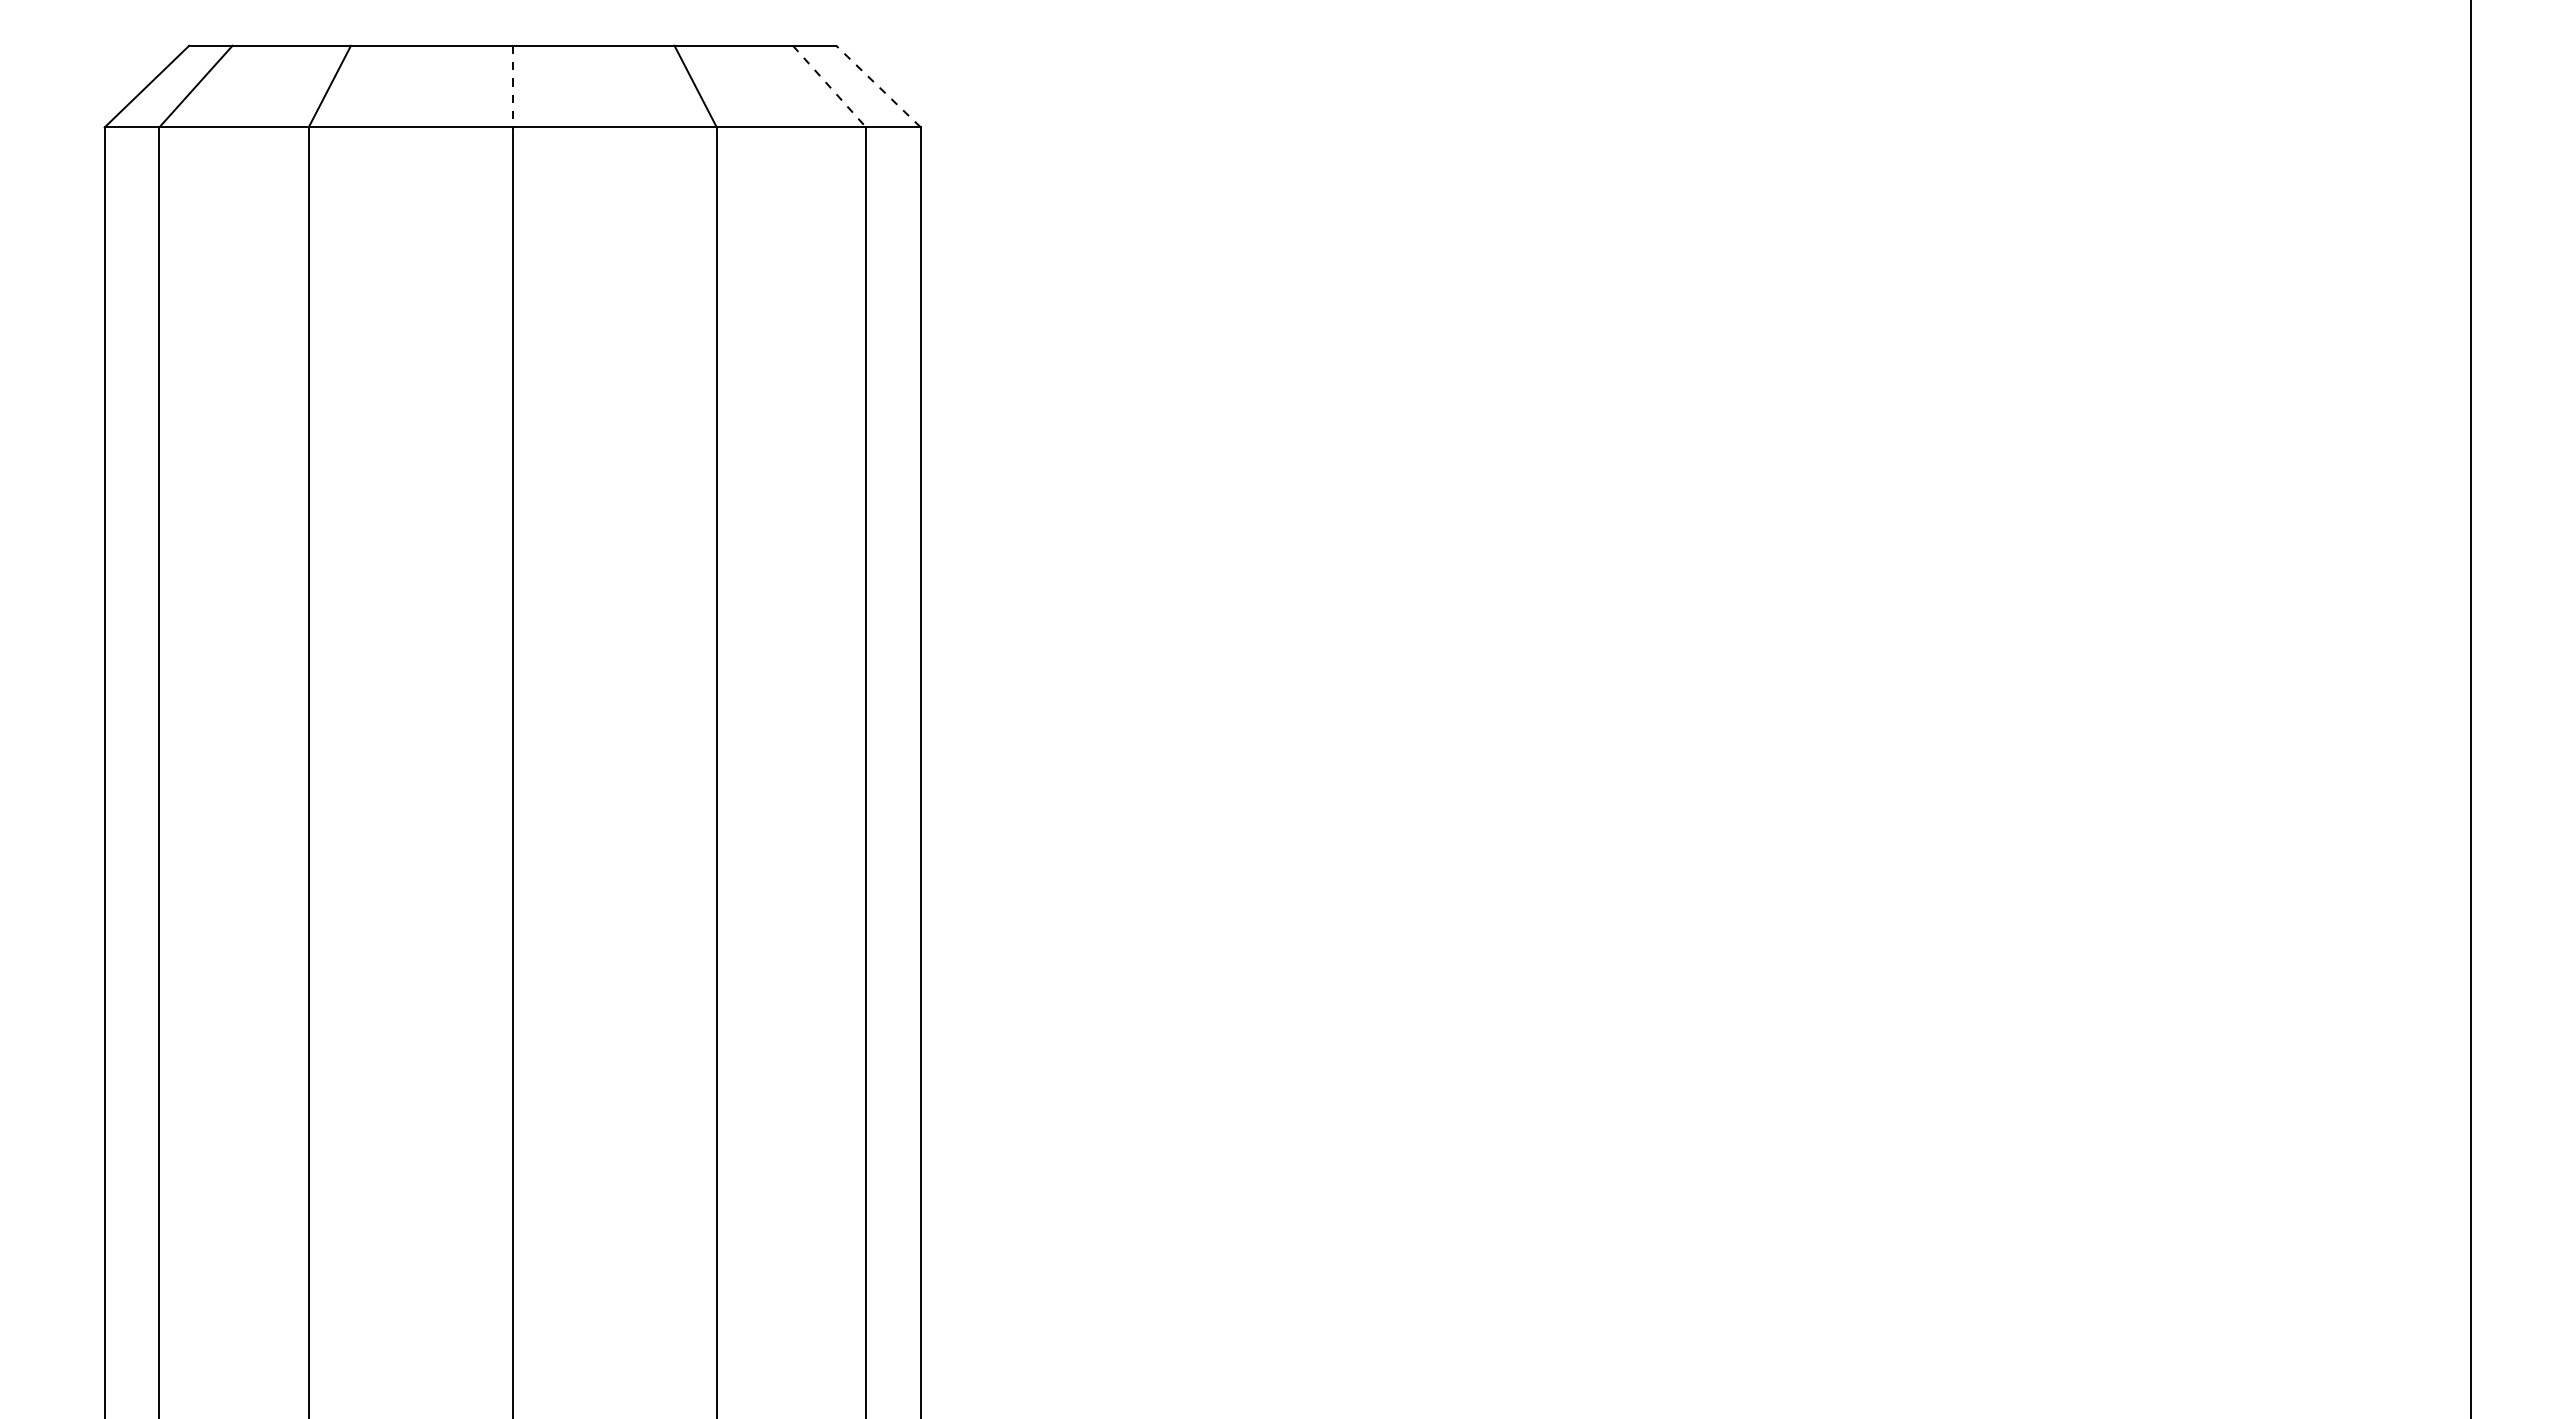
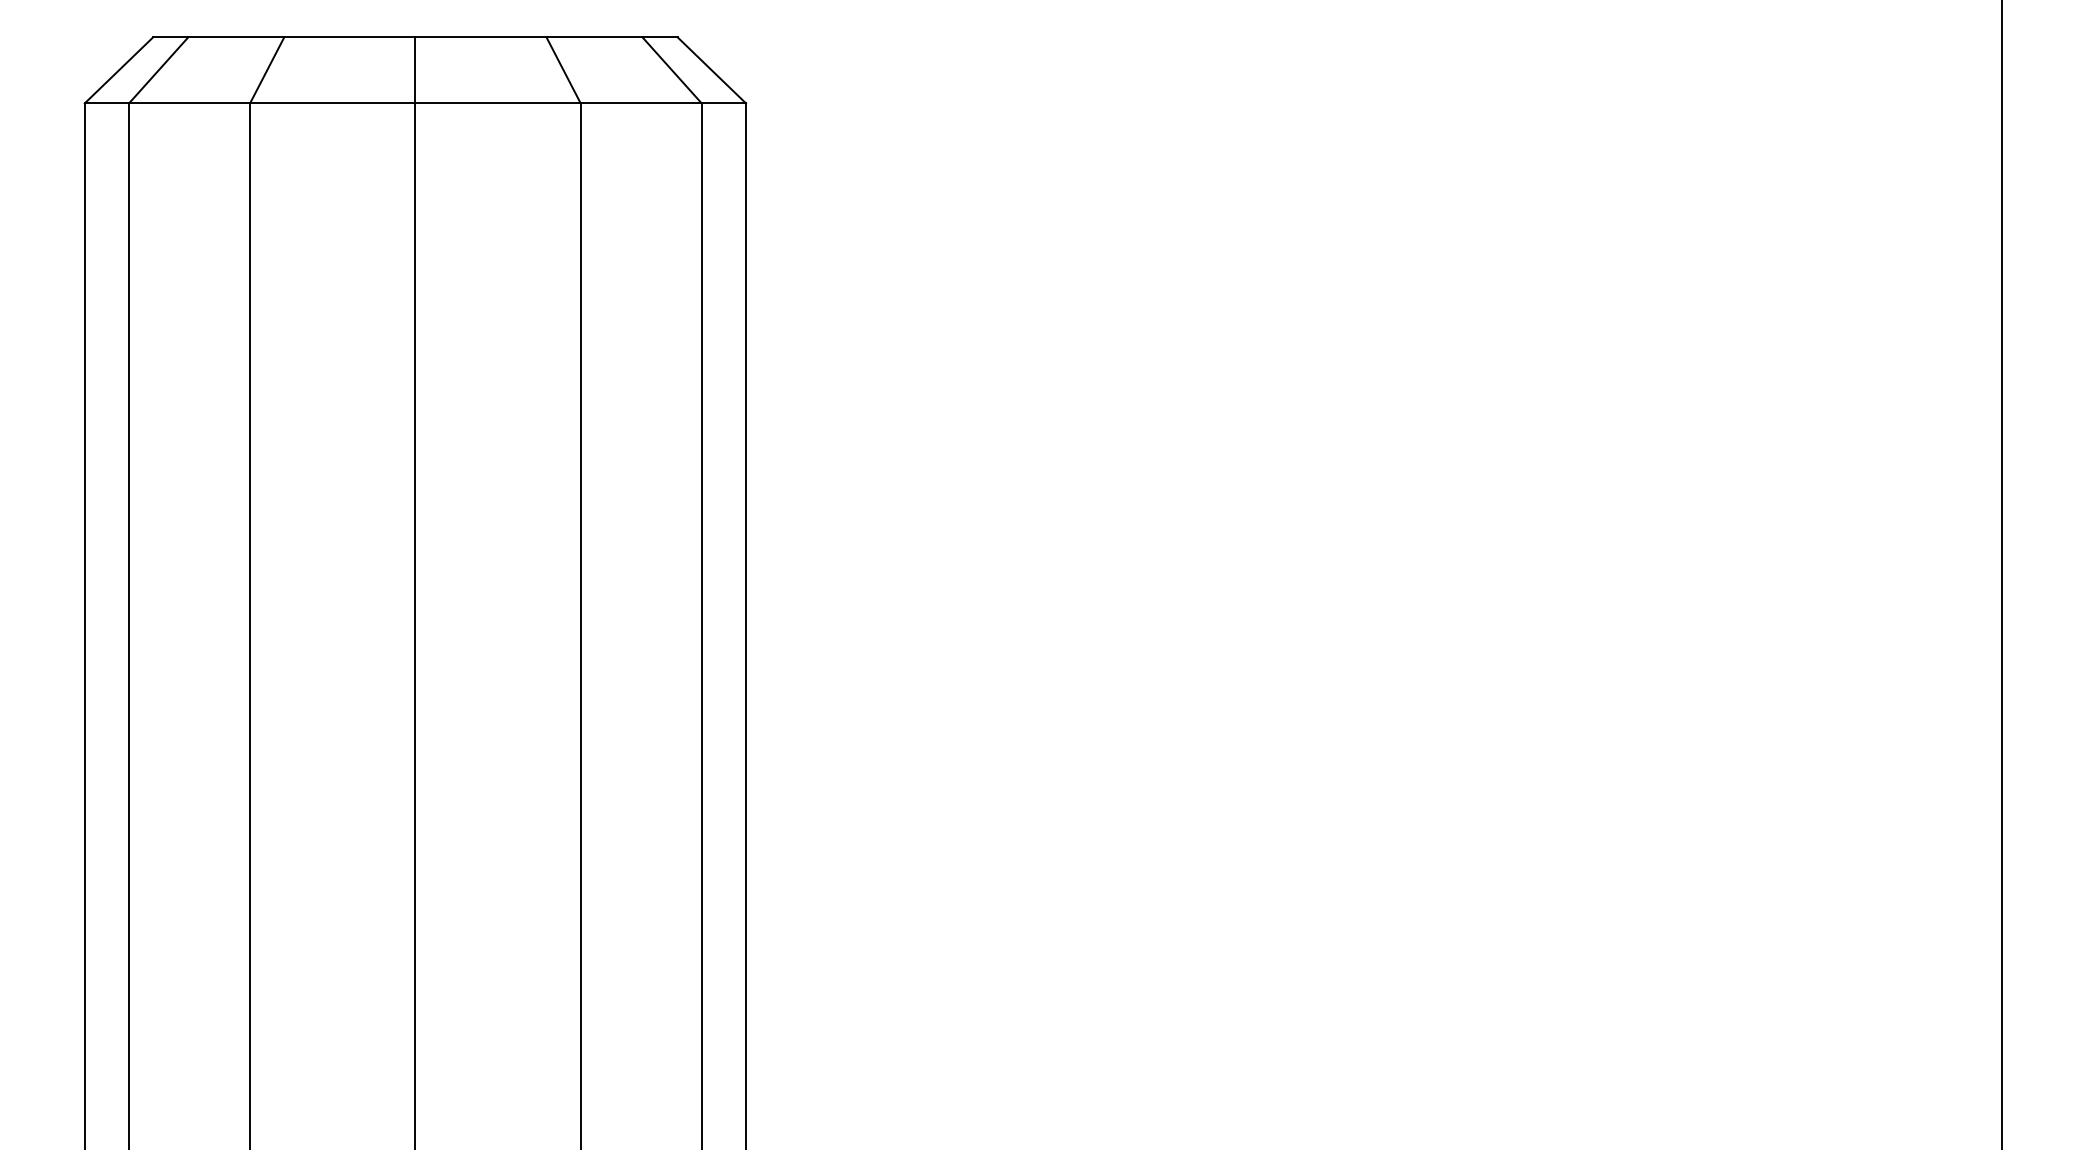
line: (512, 86) -> (415, 70), dashed -> solid
line: (829, 86) -> (672, 70), dashed -> solid
line: (878, 86) -> (711, 70), dashed -> solid

